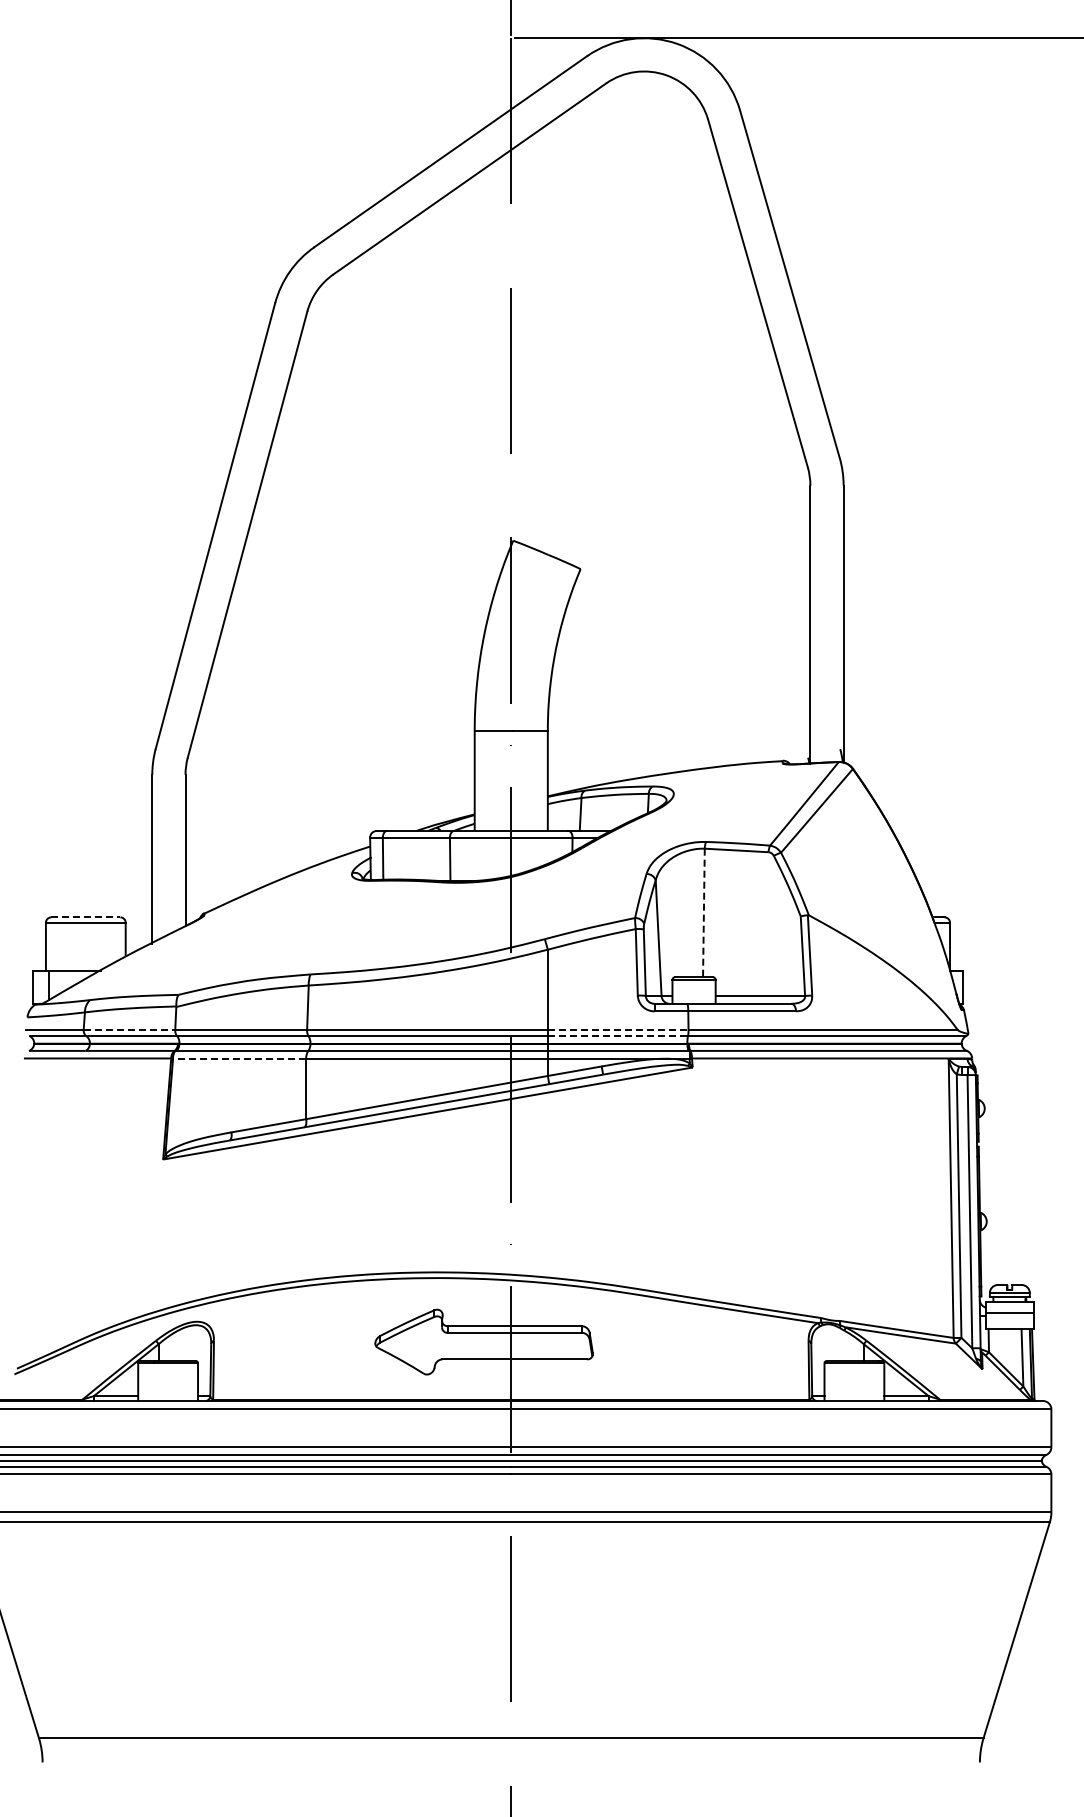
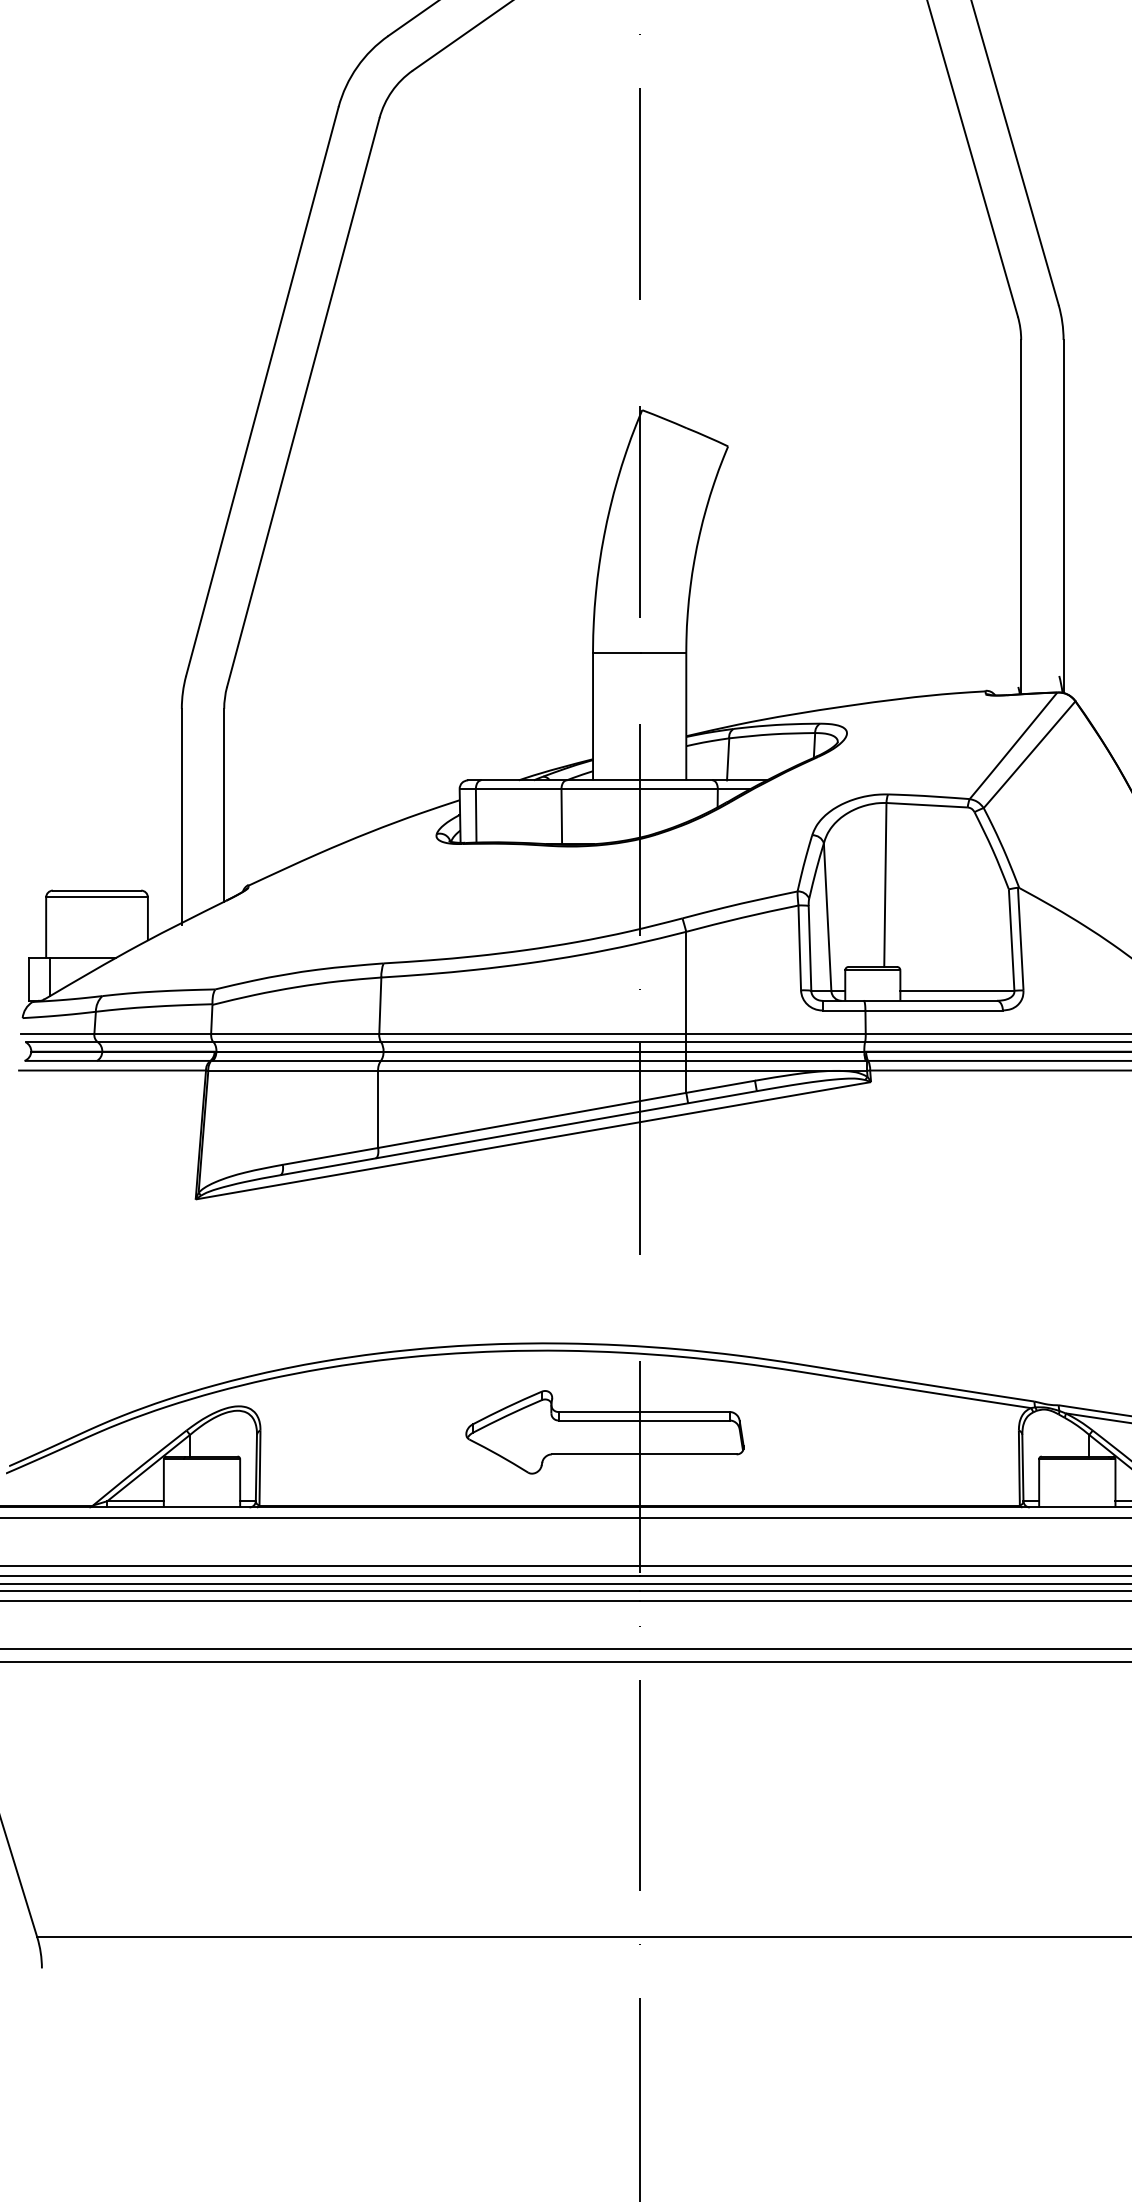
line: (703, 913) -> (884, 885), dashed -> solid
line: (85, 917) -> (96, 890), dashed -> solid
line: (129, 1029) -> (152, 1033), dashed -> solid
line: (618, 1029) -> (776, 1033), dashed -> solid
line: (618, 1036) -> (776, 1042), dashed -> solid
line: (239, 1058) -> (293, 1070), dashed -> solid

